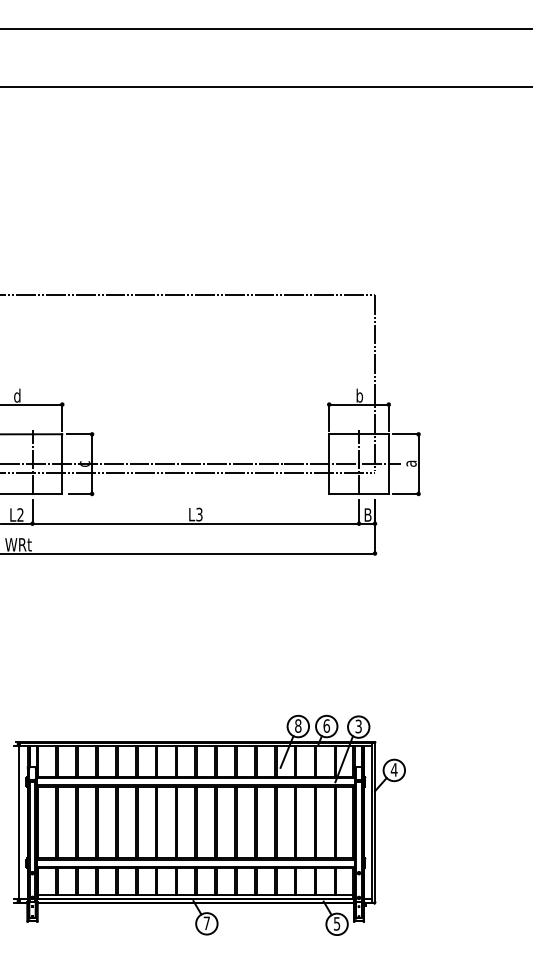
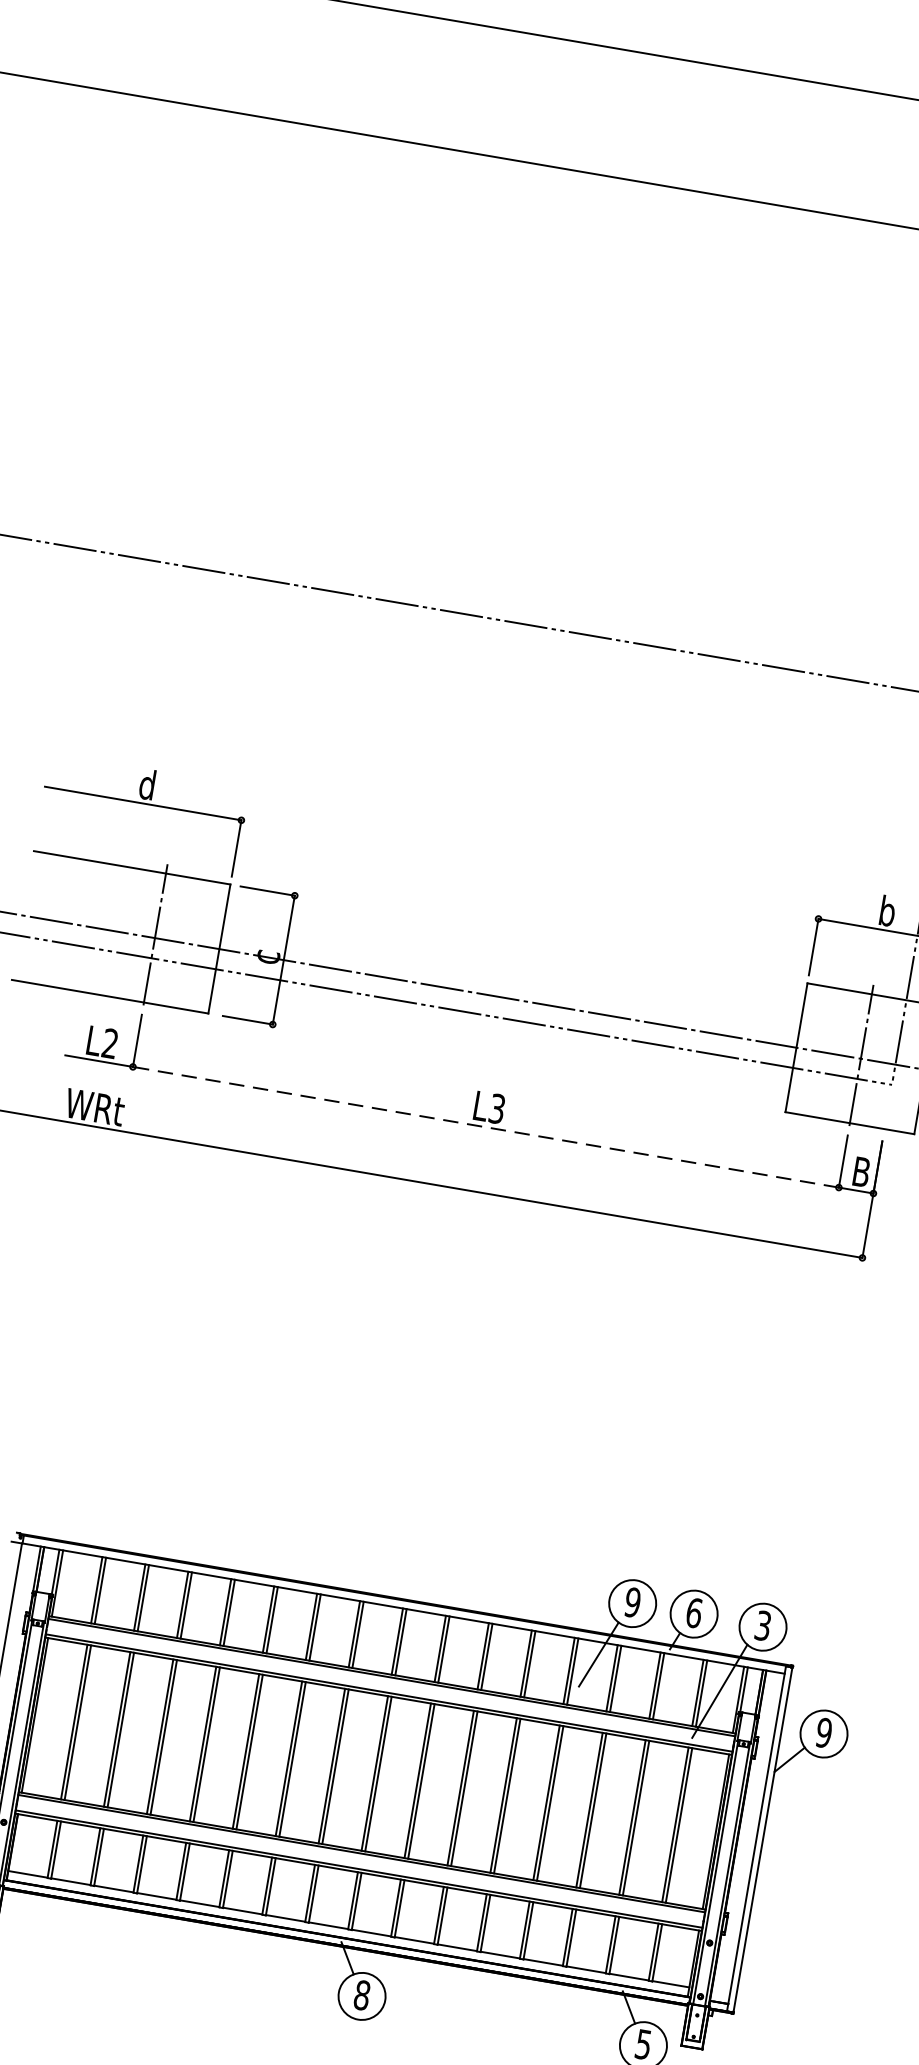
line: (195, 523) -> (485, 1126), solid -> dashed
text: (298, 725) -> (633, 1601), 8 -> 9
text: (393, 769) -> (822, 1731), 4 -> 9
text: (206, 923) -> (361, 1995), 7 -> 8

